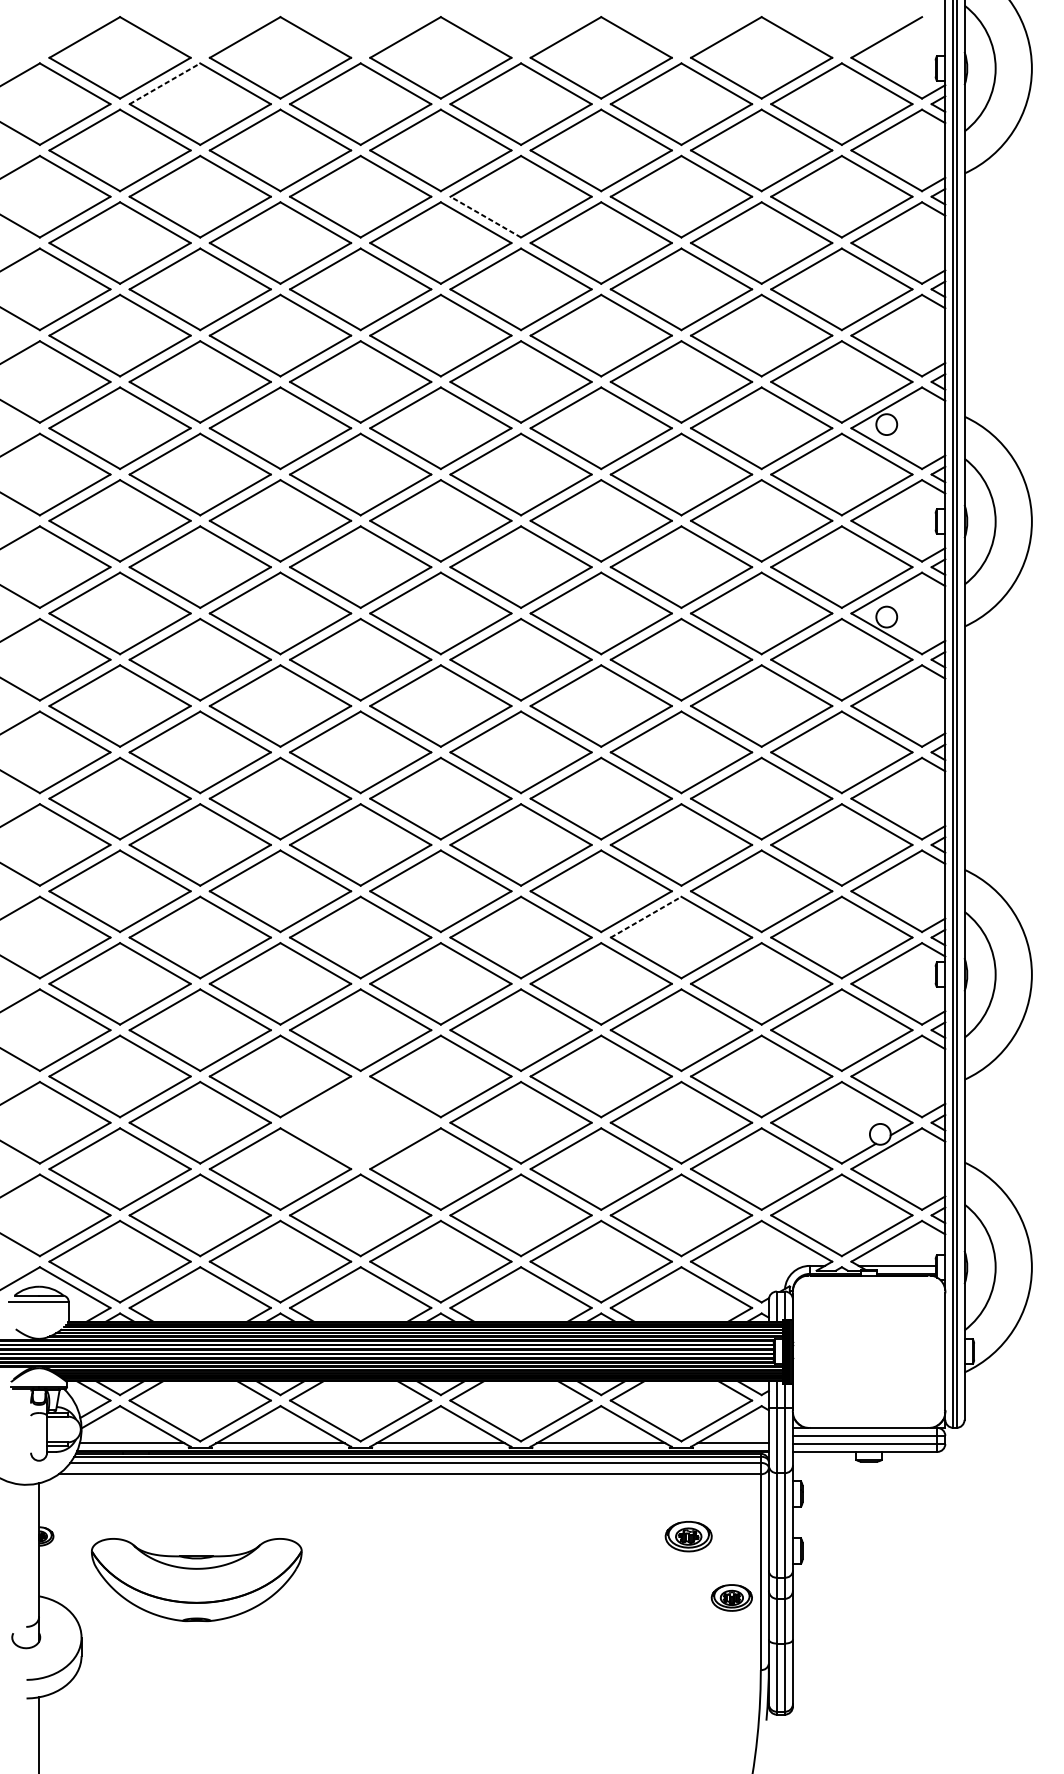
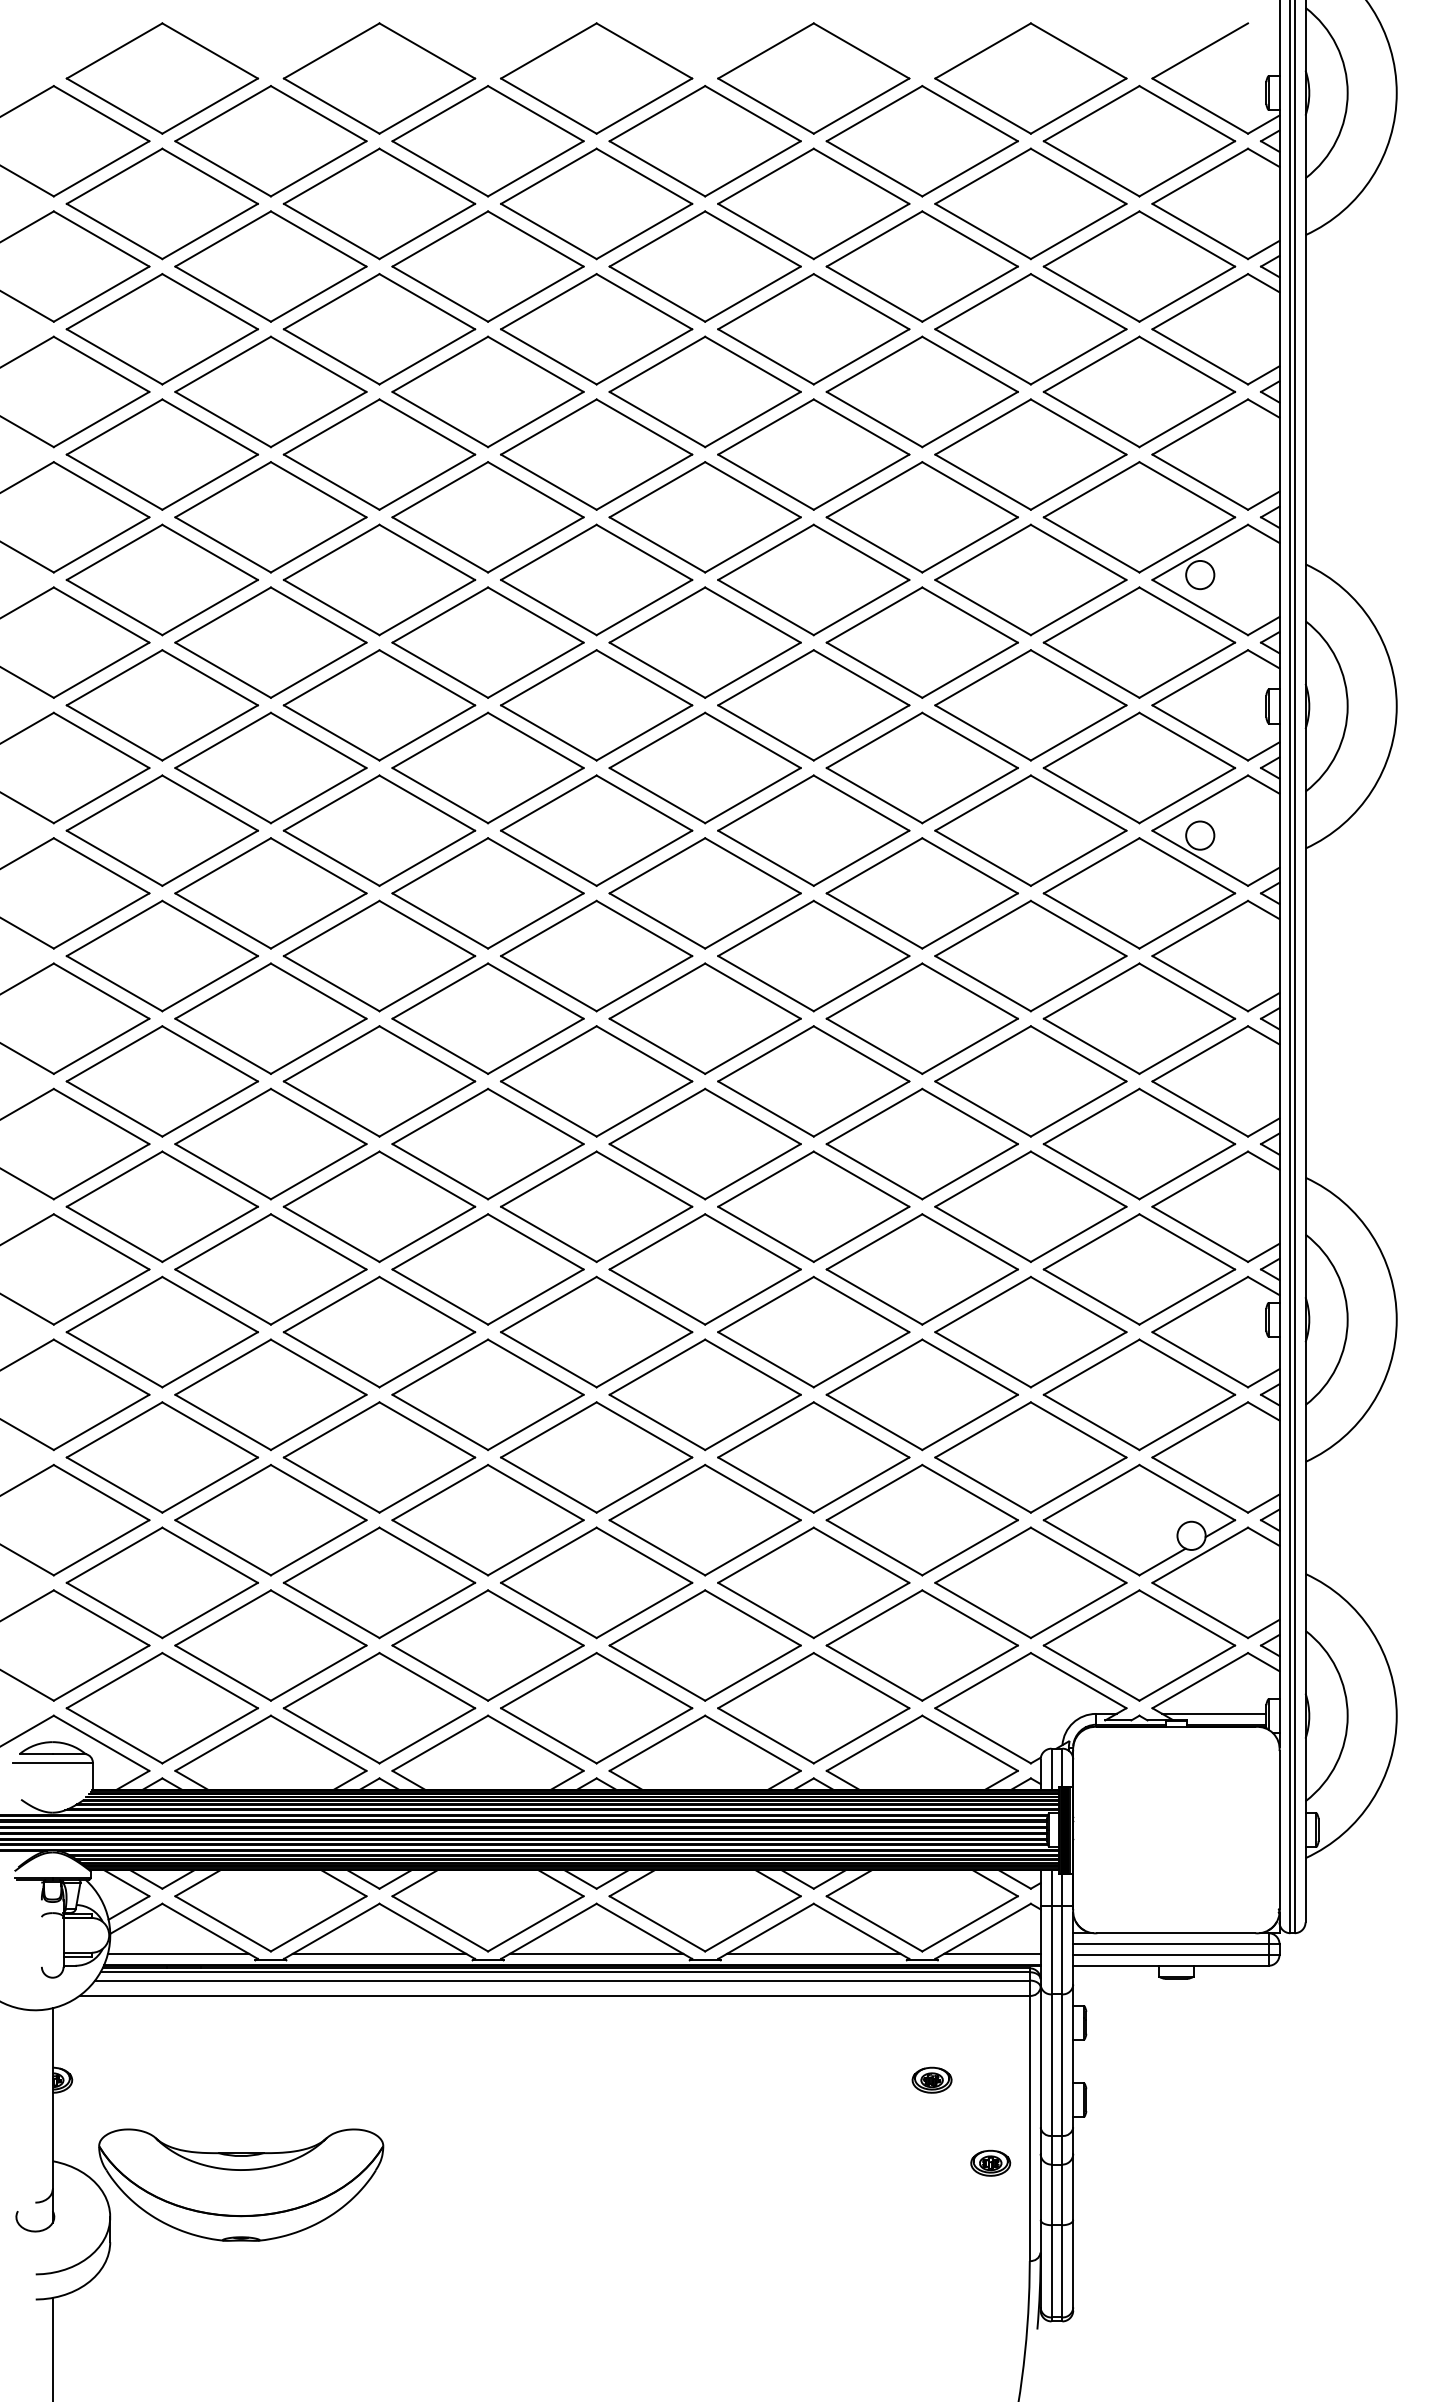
line: (165, 83) -> (223, 113), dashed -> solid
line: (485, 216) -> (657, 293), dashed -> solid
line: (646, 916) -> (875, 1241), dashed -> solid
part: (360, 1123) -> (487, 1520), added
part: (688, 1535) -> (931, 2079), size x0.62
part: (196, 1579) -> (241, 2184), moved
part: (731, 1597) -> (990, 2162), size x0.71

